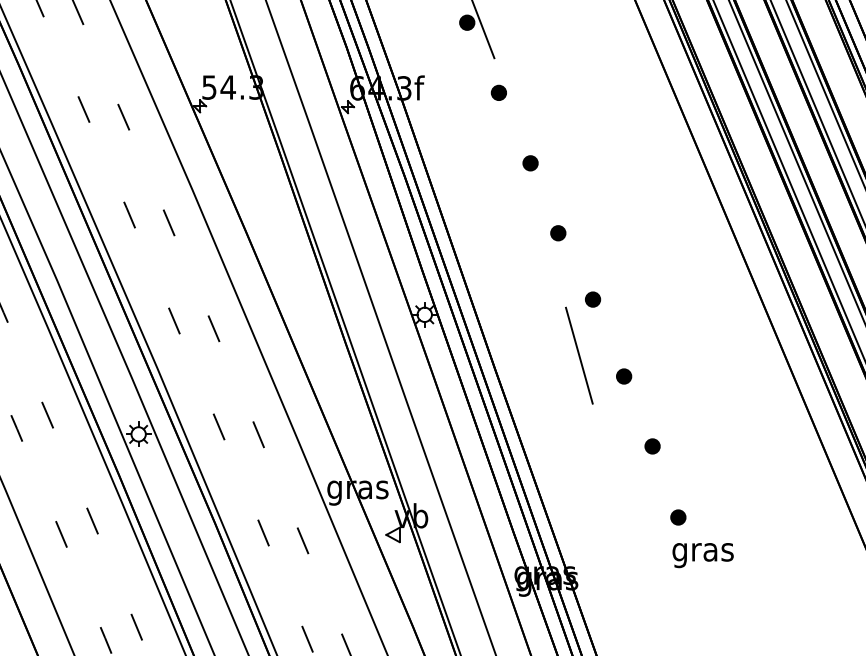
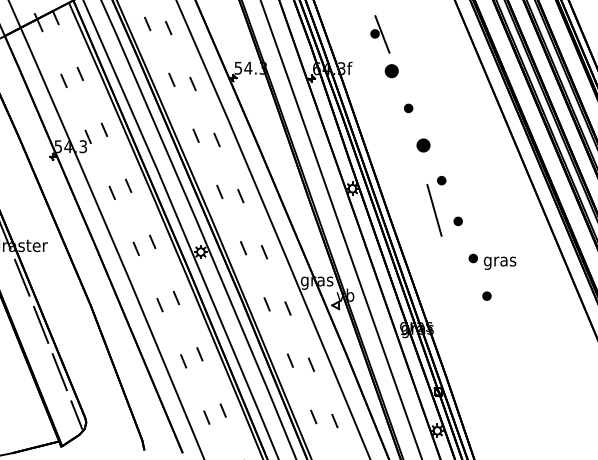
part: (498, 91) -> (391, 70), size x1.6
part: (556, 233) -> (422, 145), size x1.6
text: (702, 553) -> (499, 262), moved

